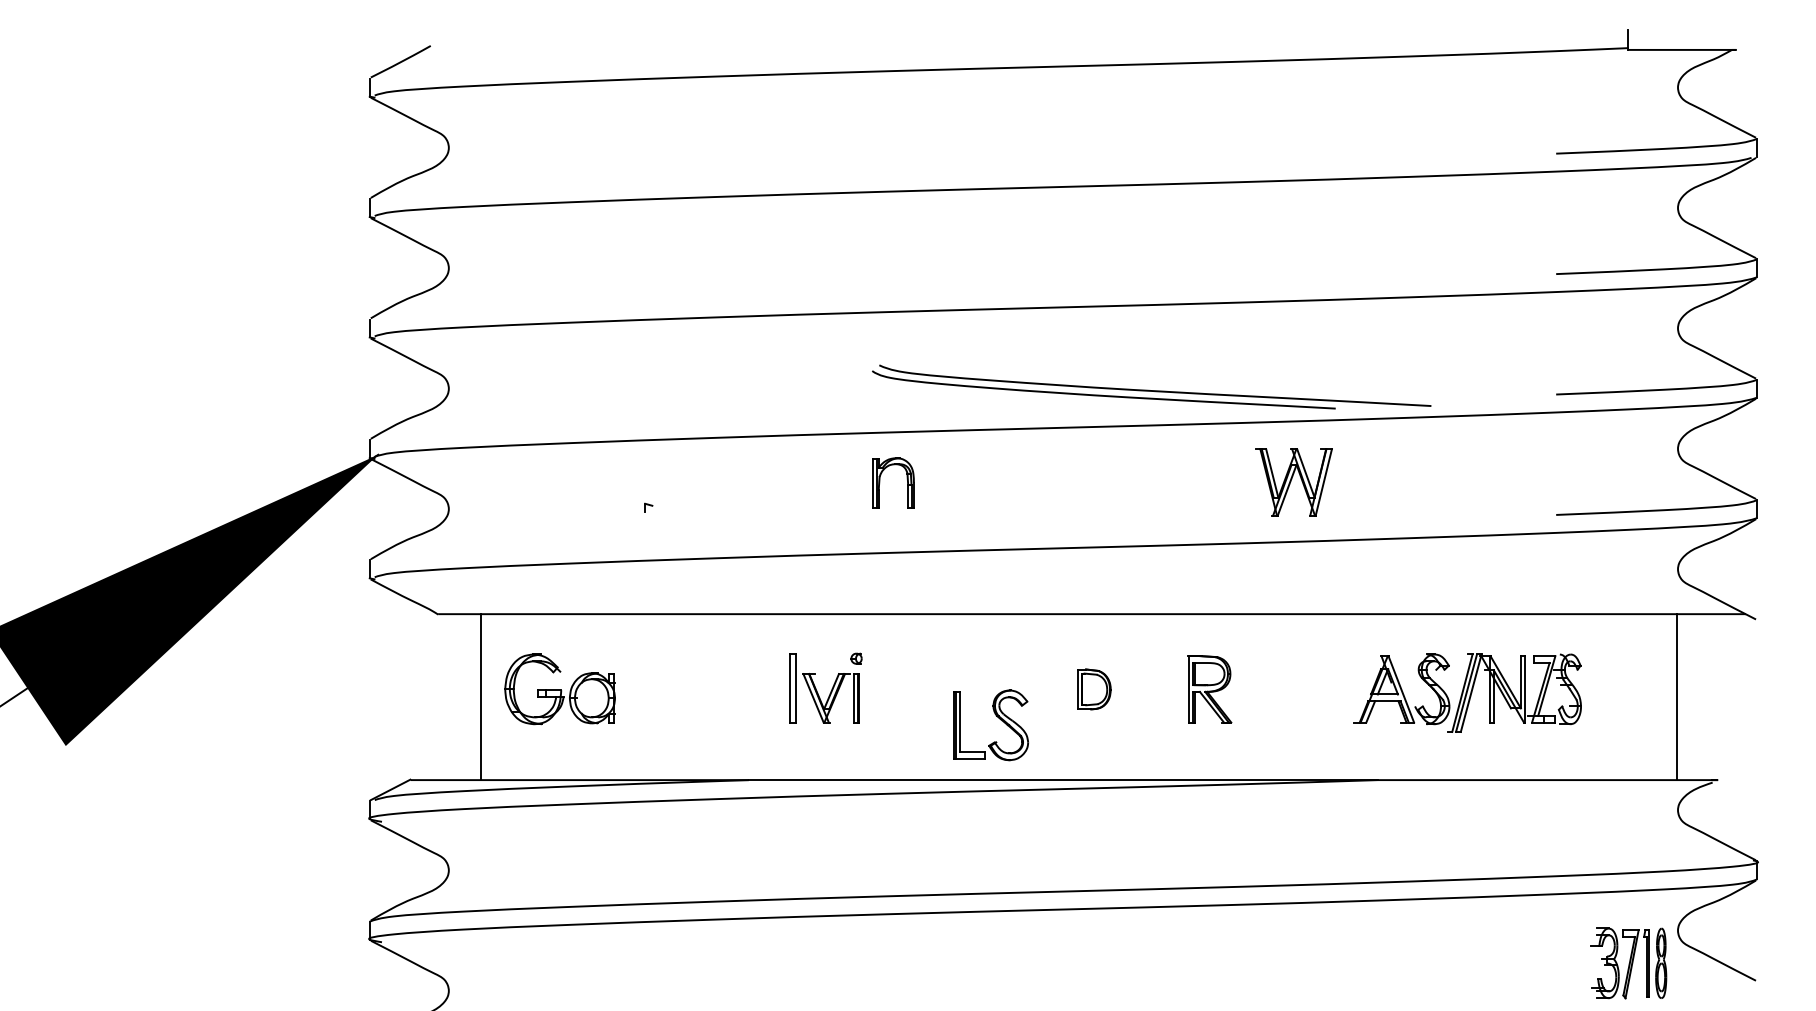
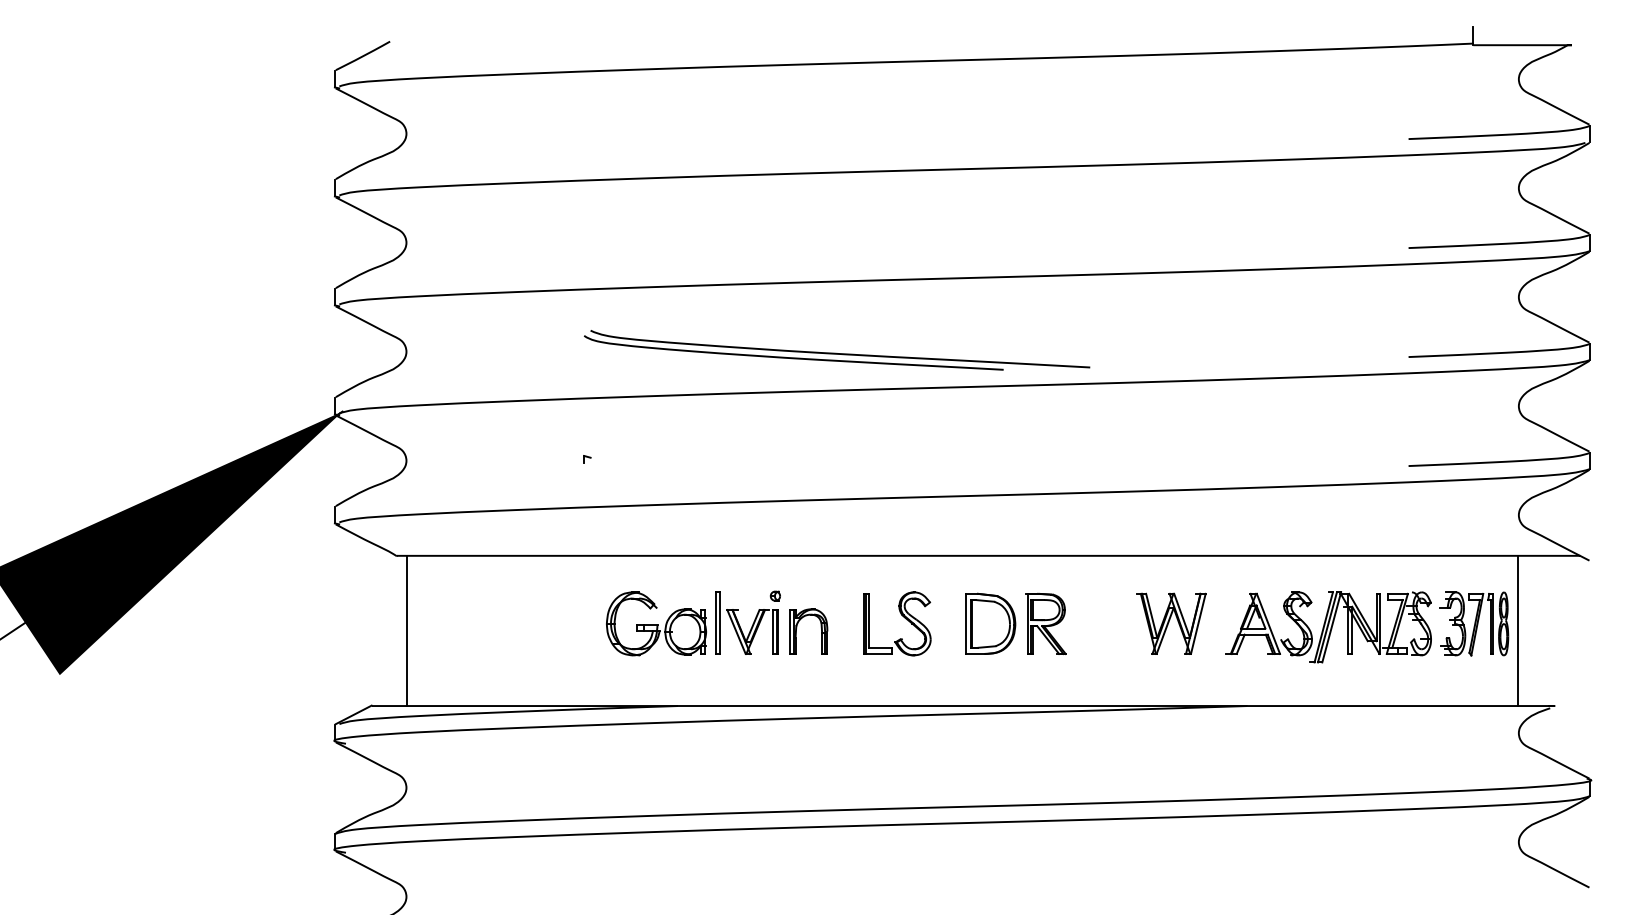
part: (1151, 386) -> (836, 349), moved
part: (880, 482) -> (797, 631), moved
part: (1293, 482) -> (1170, 624), moved
part: (559, 689) -> (655, 624), moved
part: (1094, 689) -> (990, 624), size x1.67
part: (1209, 689) -> (1045, 624), moved
line: (481, 697) -> (407, 631), moved
part: (997, 717) -> (902, 616), moved
part: (1628, 963) -> (1474, 624), moved

